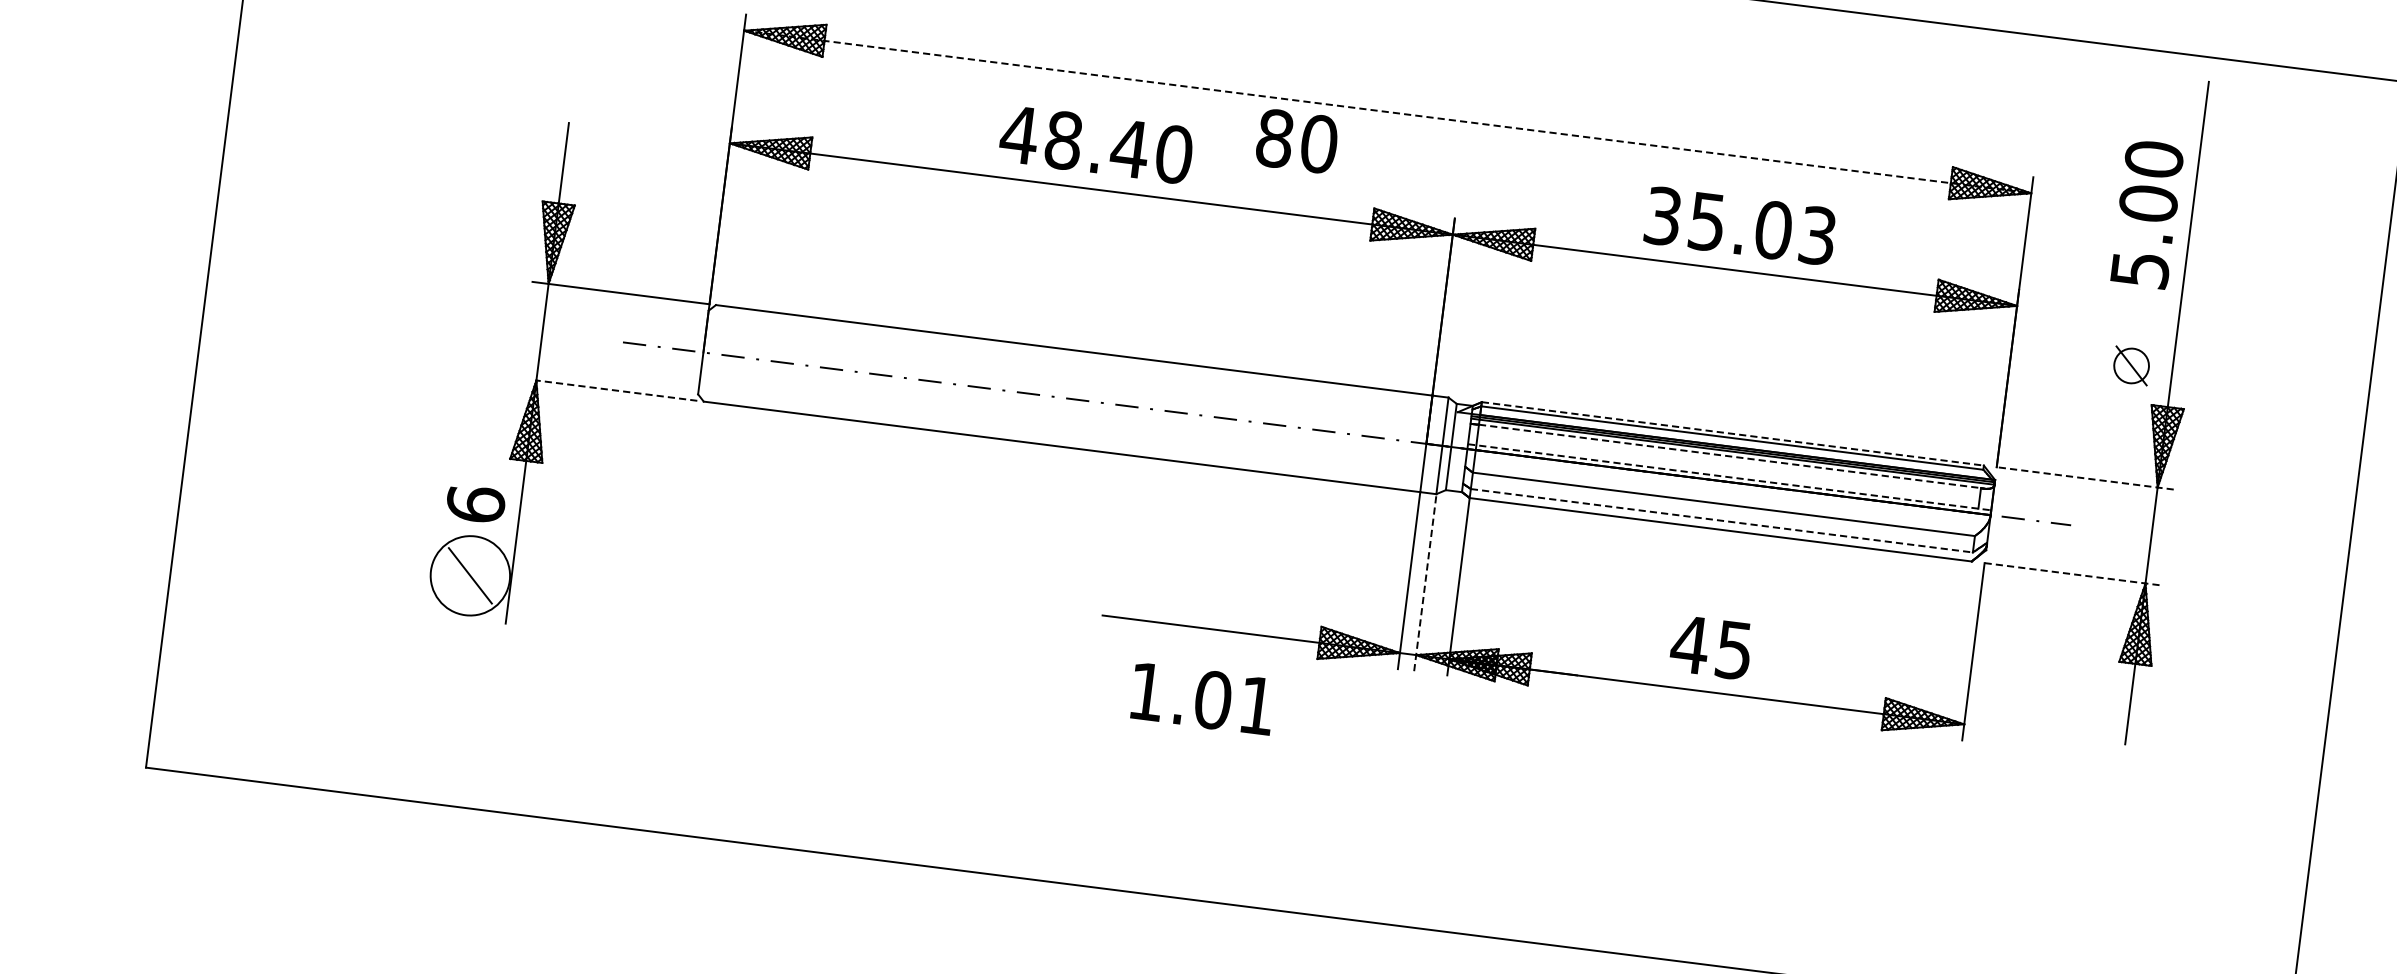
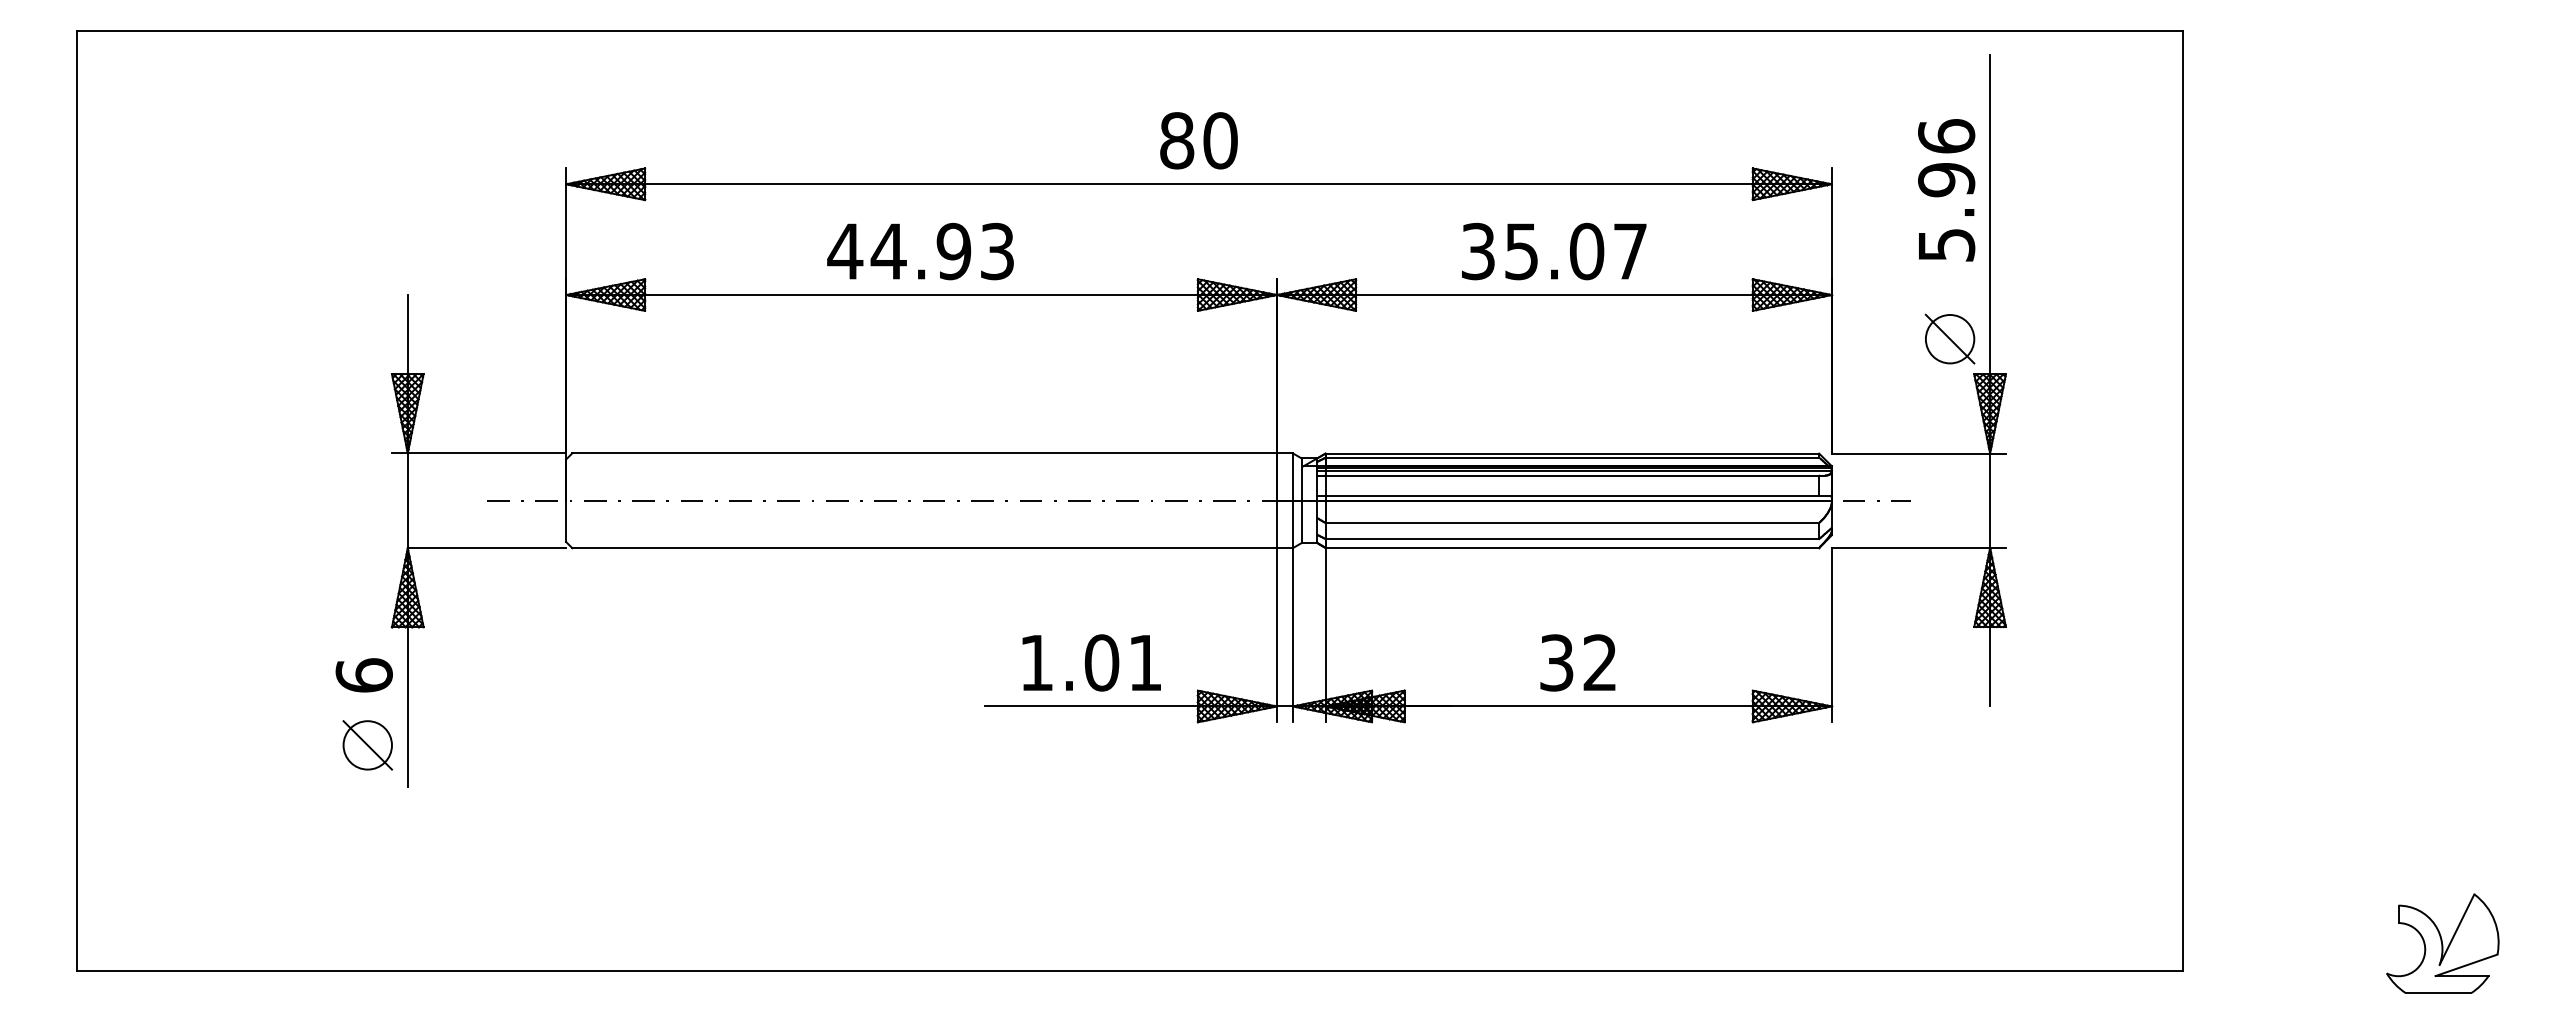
line: (1387, 112) -> (1198, 184), dashed -> solid
text: (1296, 141) -> (1198, 140), moved
text: (1118, 147) -> (942, 251), 48.40 -> 44.93
text: (2151, 181) -> (1946, 158), 5.00 -> 5.96
text: (1817, 235) -> (1630, 251), 35.03 -> 35.07
part: (2131, 365) -> (1949, 338), size x1.43
line: (616, 390) -> (486, 548), dashed -> solid
line: (1732, 433) -> (1572, 453), dashed -> solid
line: (1730, 456) -> (1572, 475), dashed -> solid
line: (1729, 477) -> (1574, 496), dashed -> solid
line: (2084, 478) -> (1918, 453), dashed -> solid
line: (1721, 521) -> (1572, 539), dashed -> solid
line: (2073, 573) -> (1919, 547), dashed -> solid
circle: (470, 575) -> (367, 745), size x0.62
line: (1424, 581) -> (1292, 634), dashed -> solid
text: (1711, 646) -> (1577, 662), 45 -> 32
text: (1202, 698) -> (1091, 662), moved

